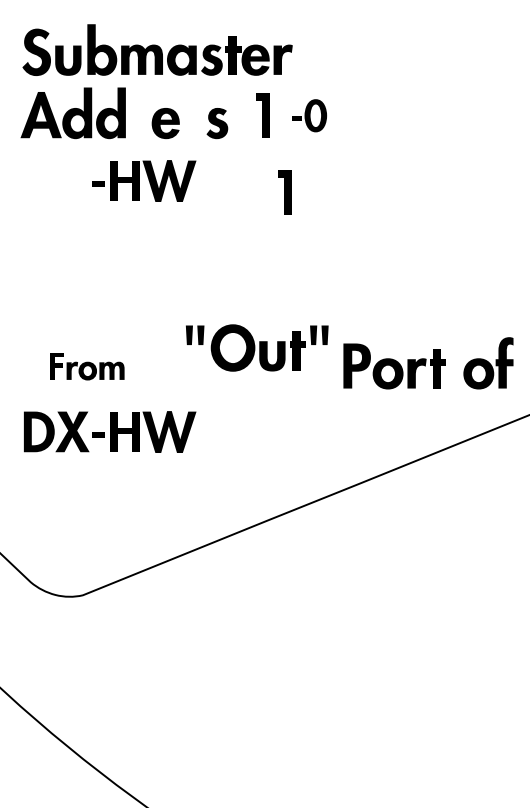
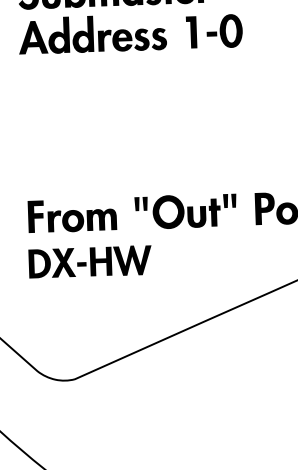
part: (309, 115) -> (224, 31), size x1.43
fill: (141, 122) -> (105, 40), added
fill: (192, 123) -> (141, 39), added
part: (144, 180) -> (108, 81), removed
part: (284, 192) -> (208, 86), removed
part: (257, 347) -> (186, 211), moved
part: (87, 366) -> (72, 215), size x1.67

